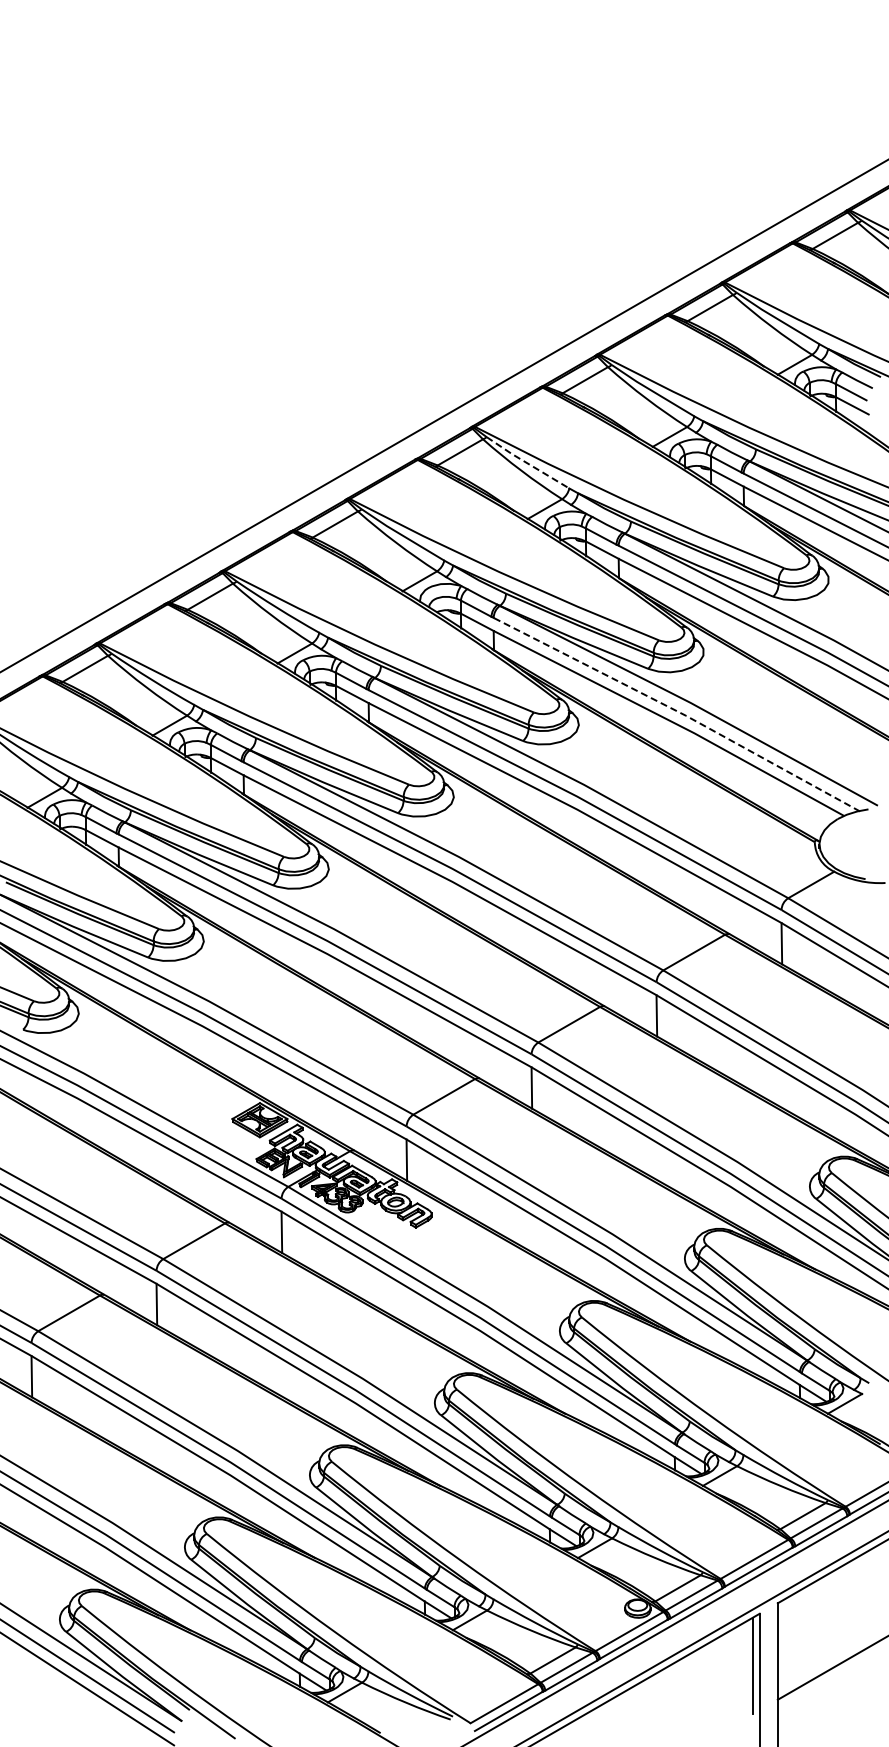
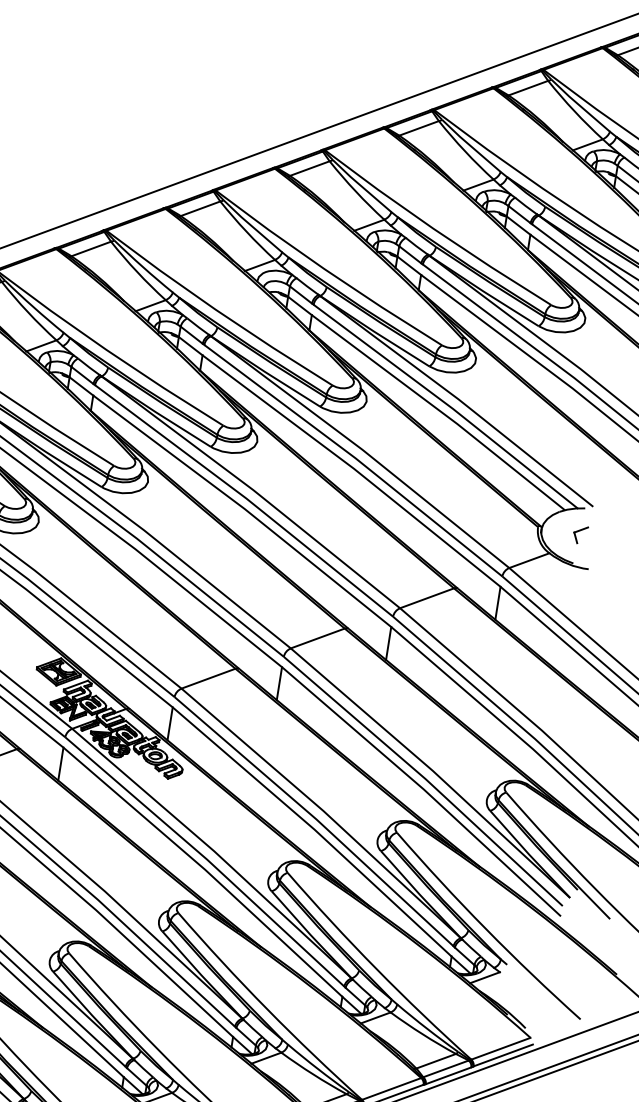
line: (527, 463) -> (361, 186), dashed -> solid
line: (678, 712) -> (447, 405), dashed -> solid
part: (867, 842) -> (579, 534), added

